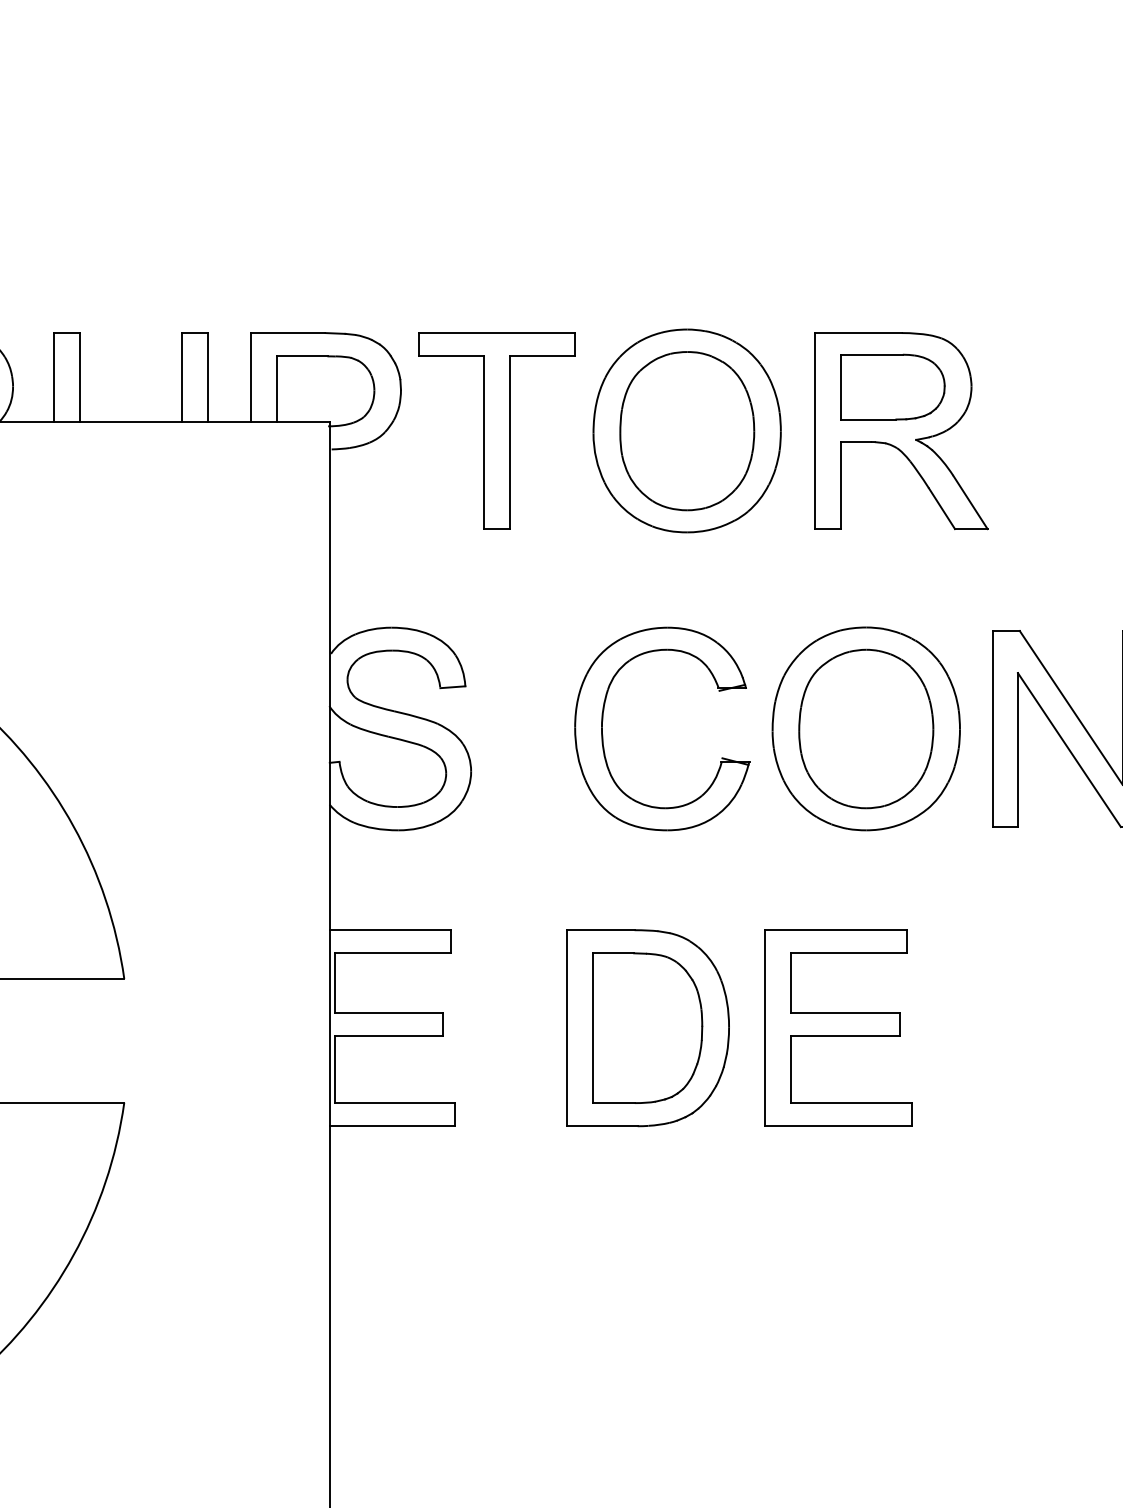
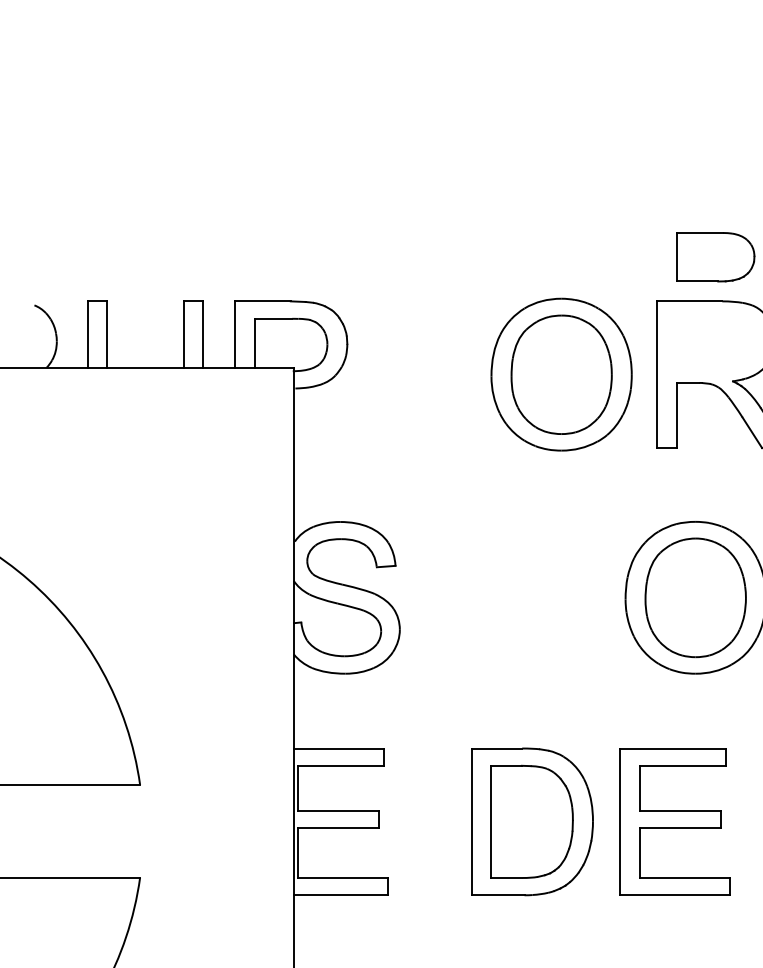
part: (892, 386) -> (715, 256), moved
part: (496, 430) -> (418, 374), removed
part: (603, 735) -> (498, 602), removed

